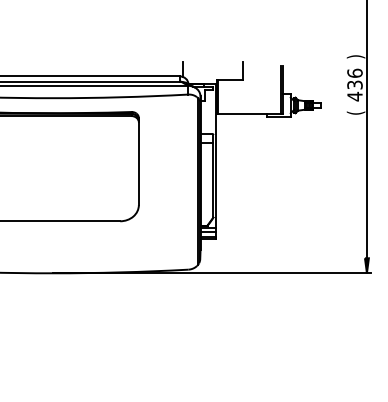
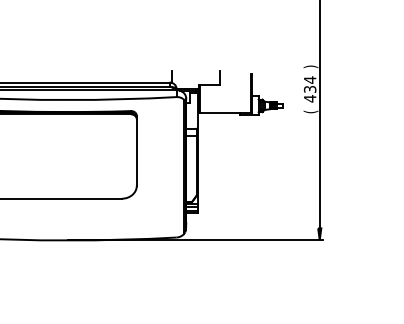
text: (354, 72) -> (309, 79), 436 -> 434

